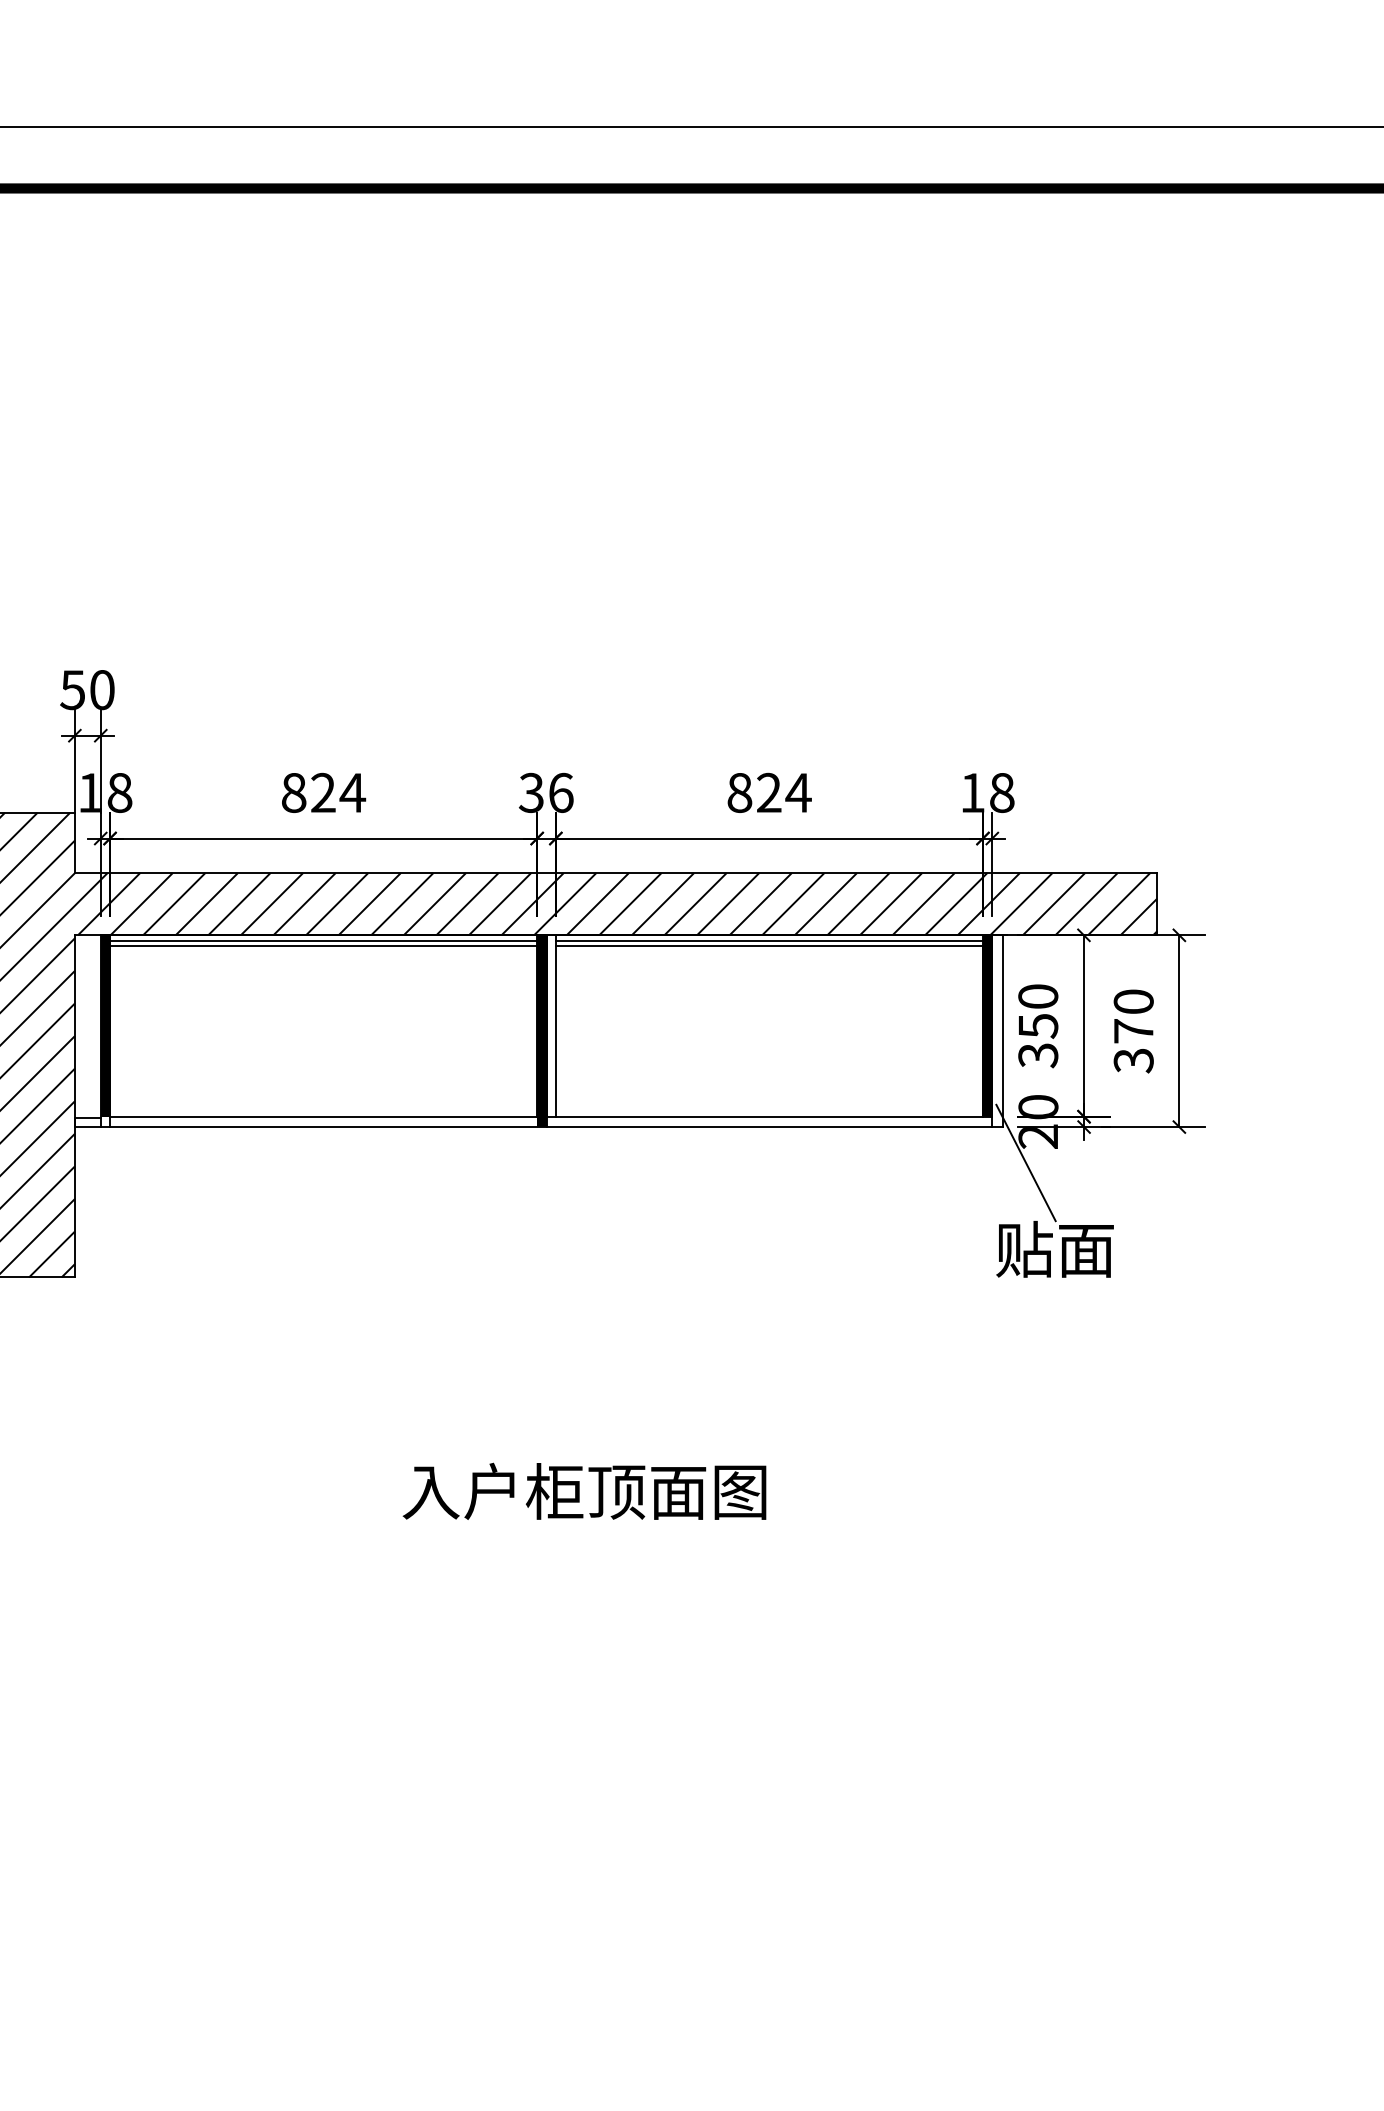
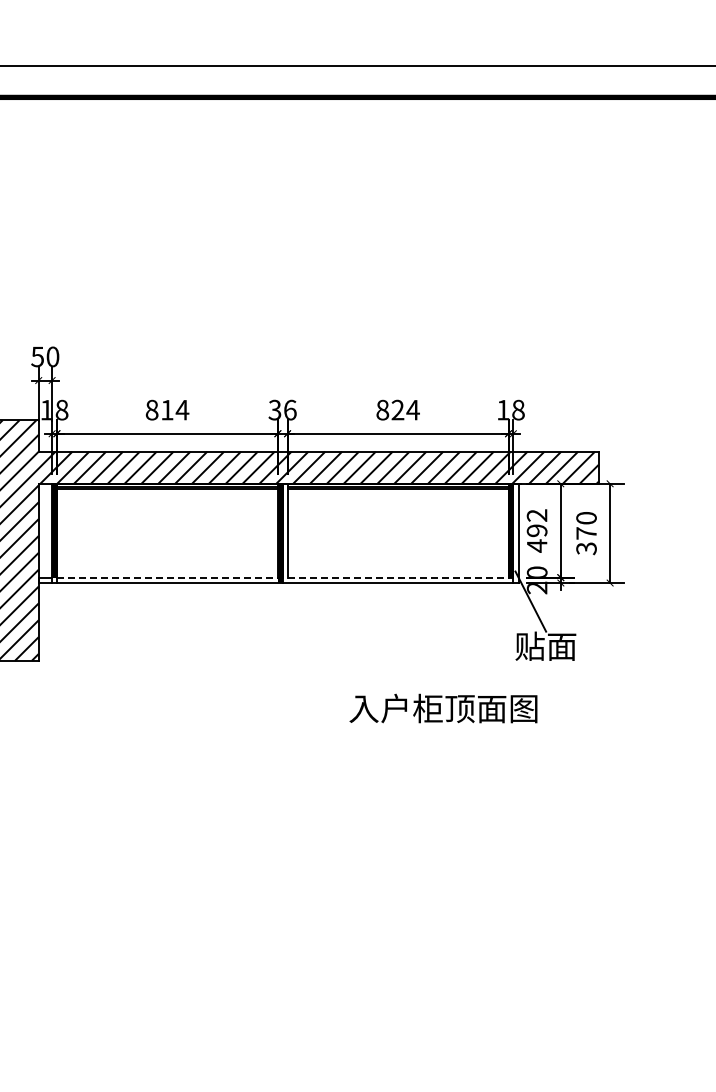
text: (323, 791) -> (167, 409), 824 -> 814
text: (1037, 1025) -> (536, 530), 350 -> 492
line: (551, 1116) -> (285, 577), solid -> dashed
text: (584, 1491) -> (443, 708), moved

